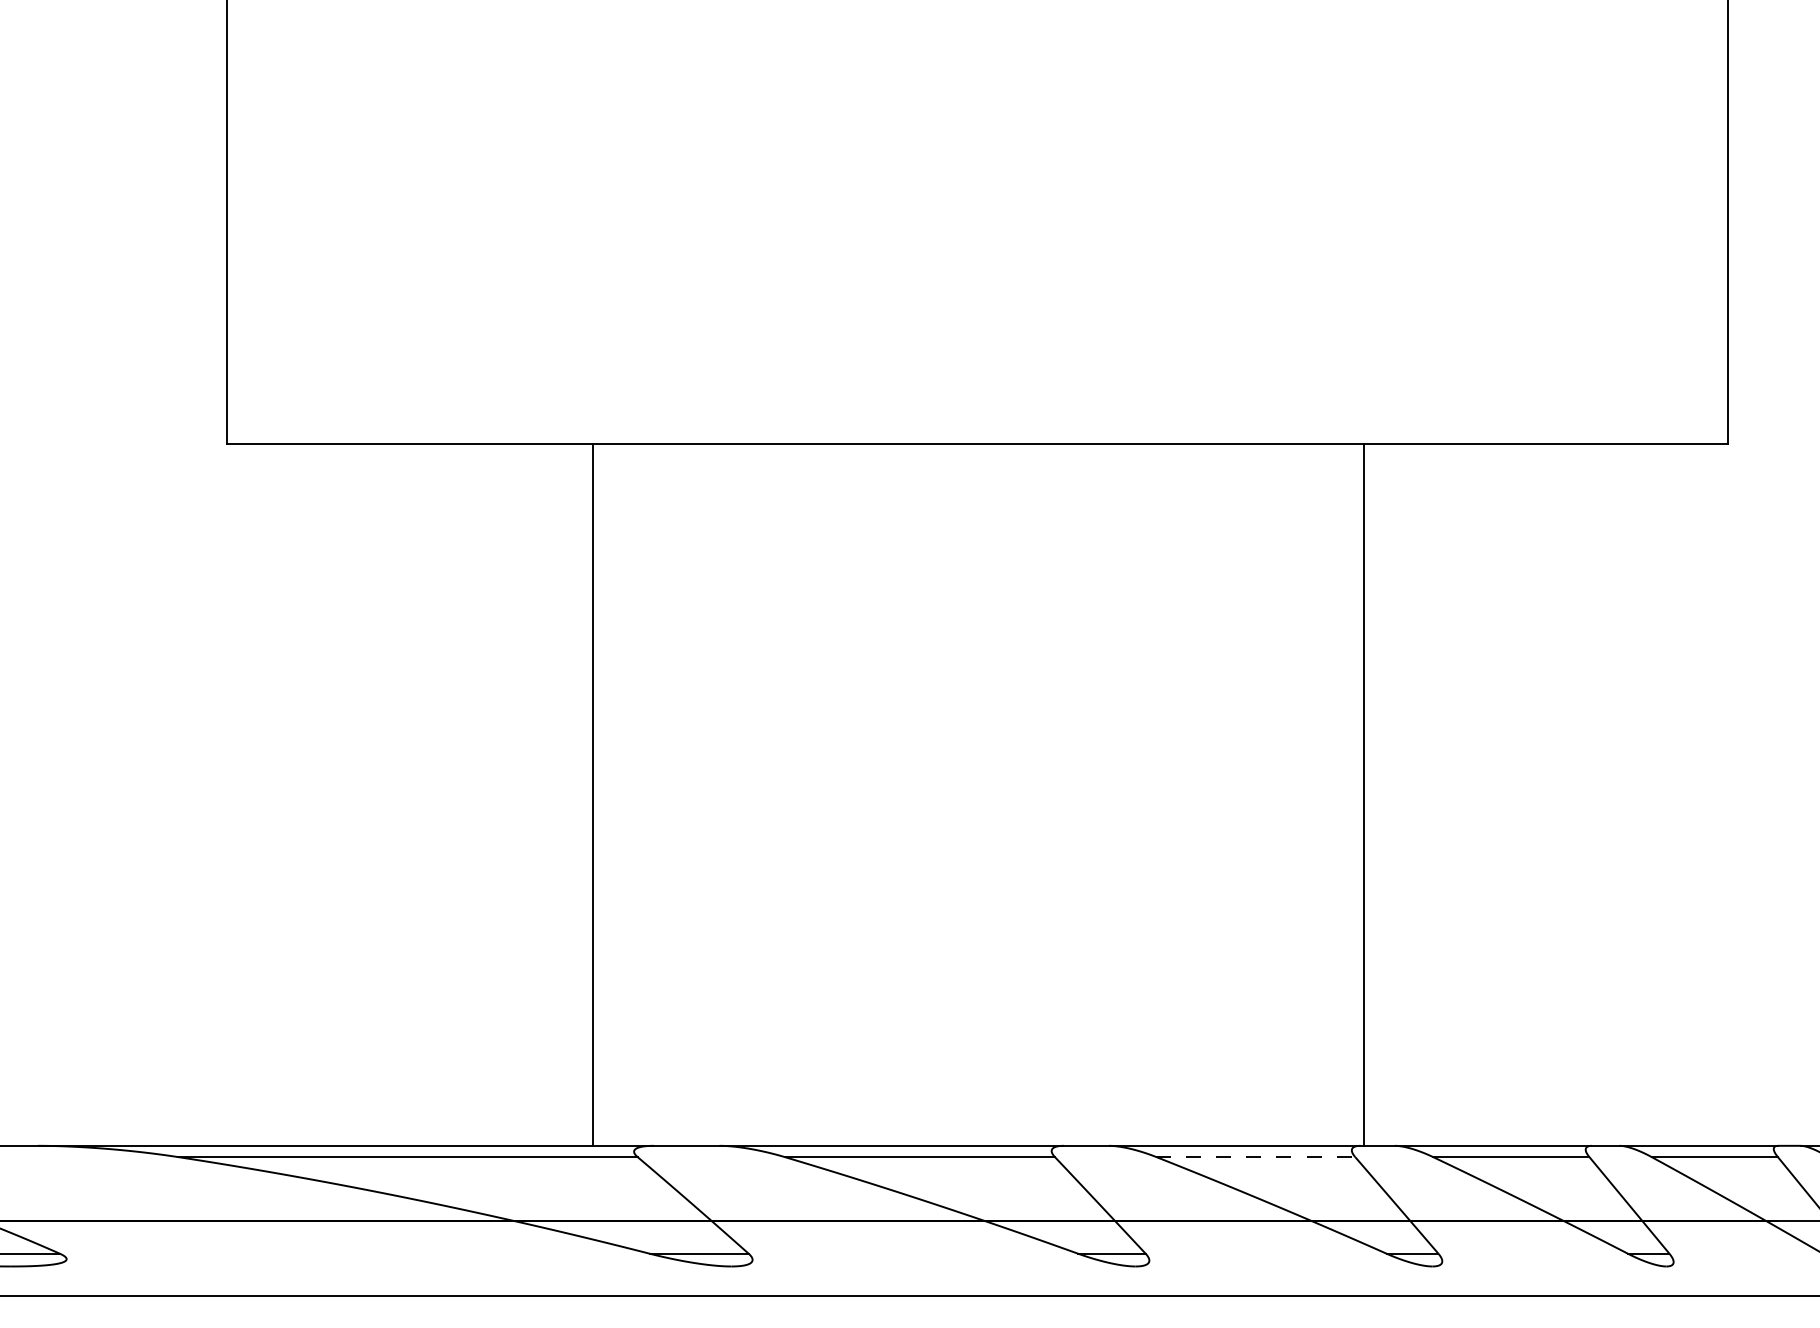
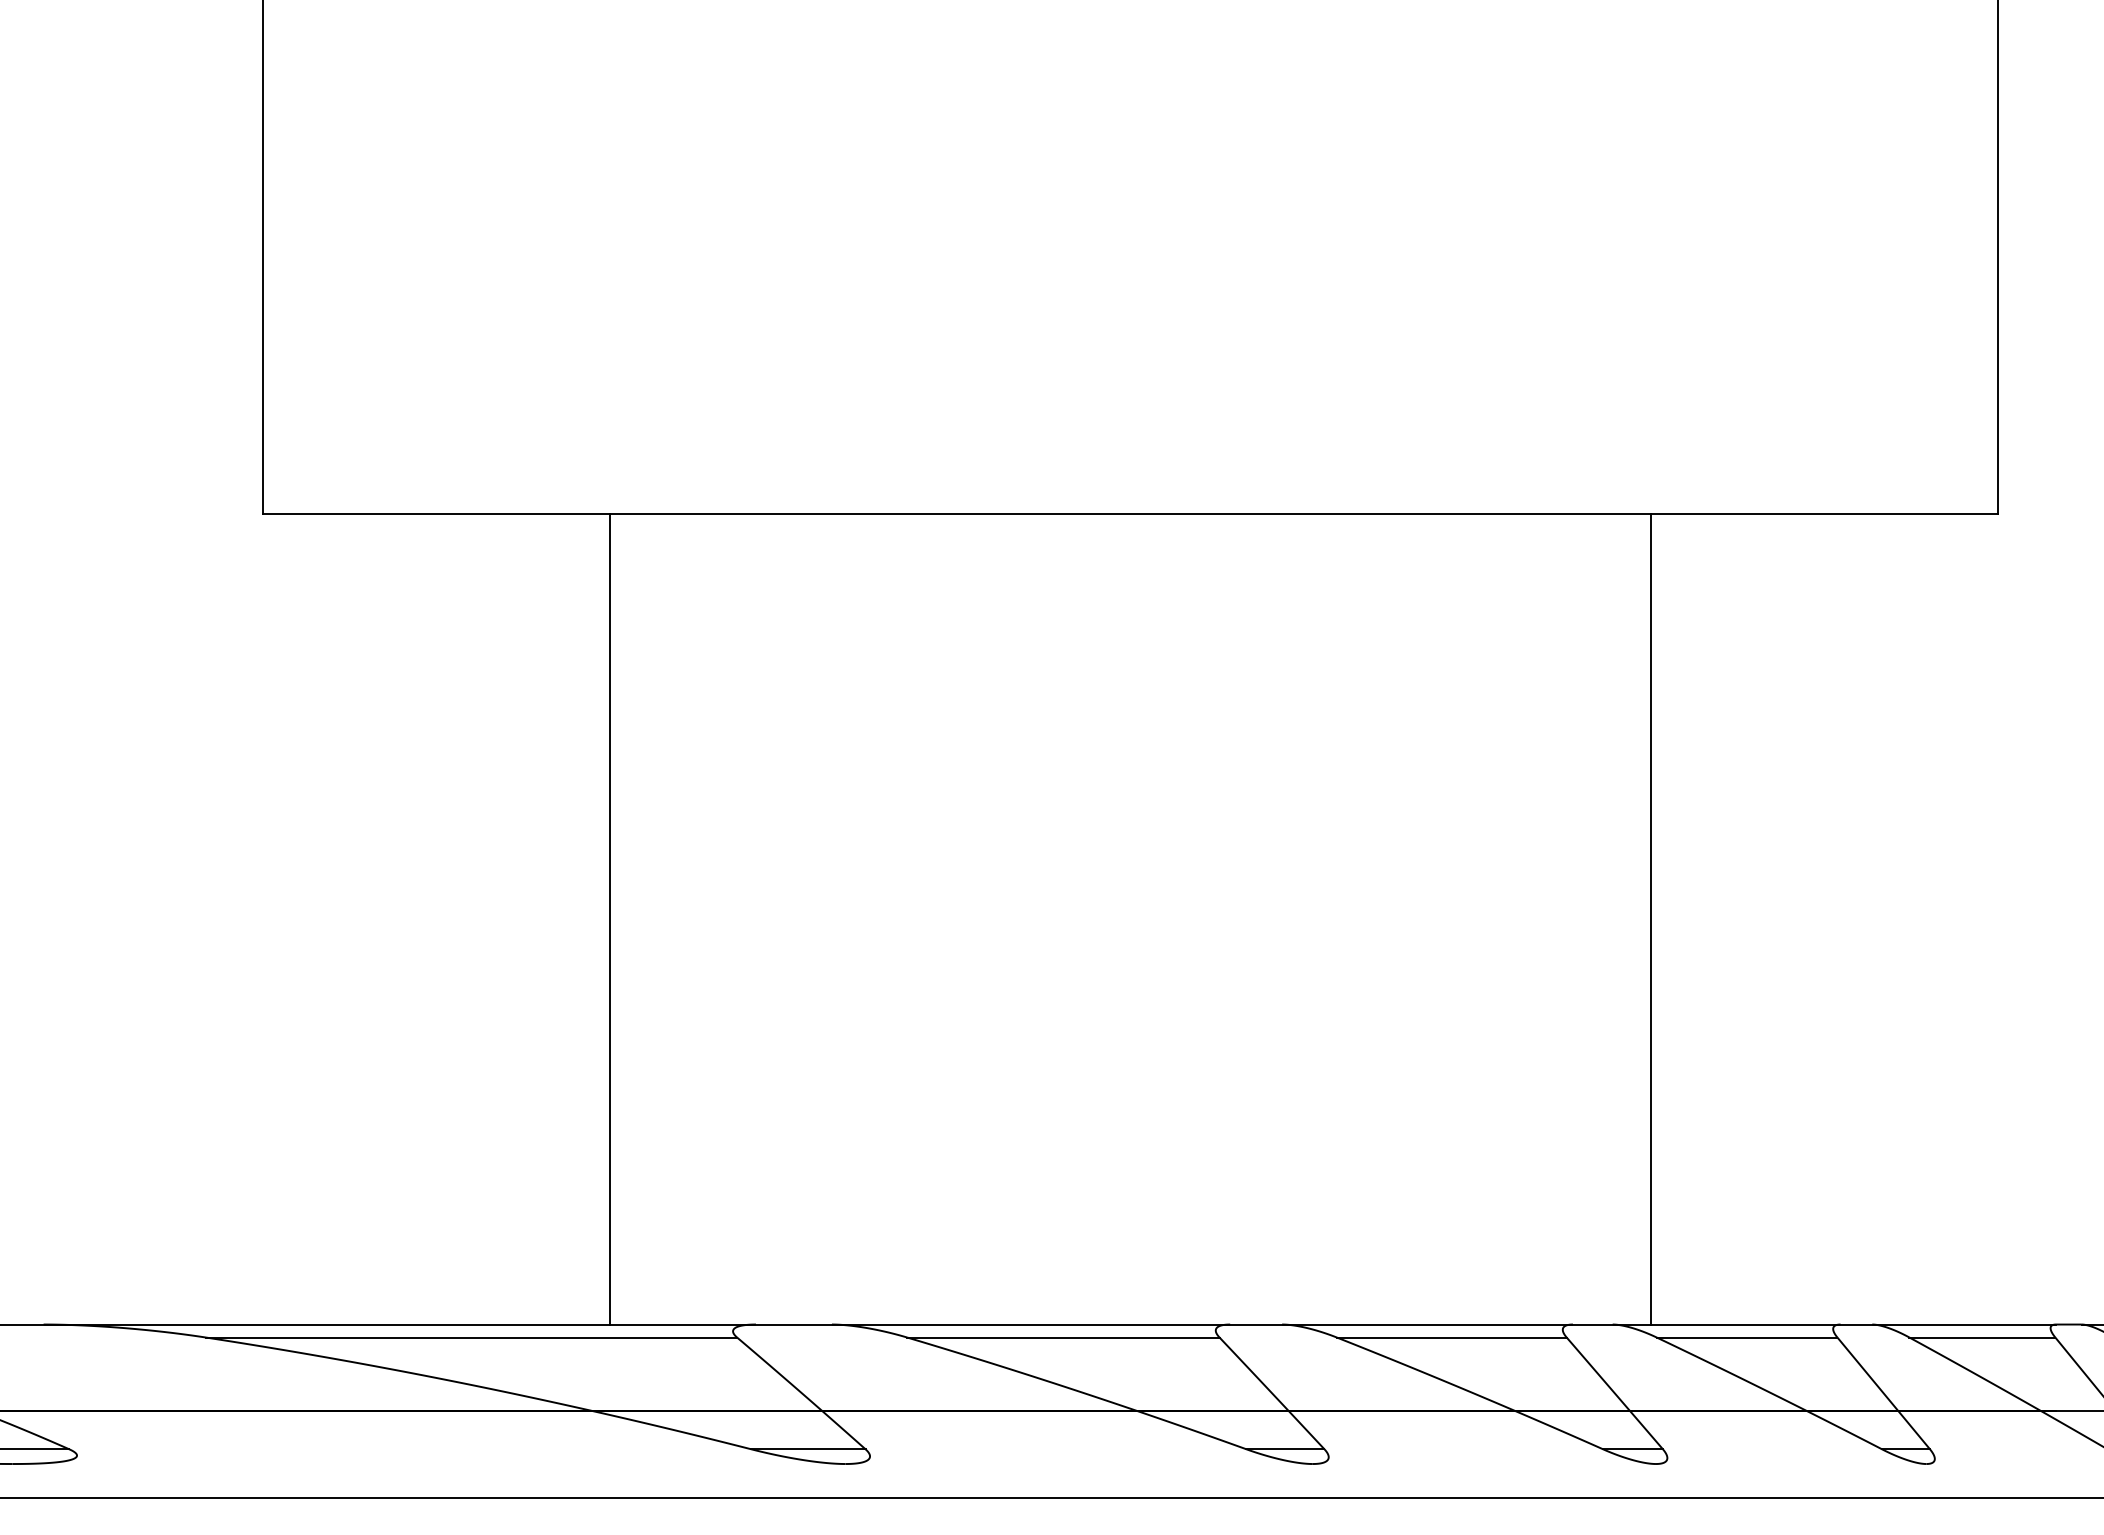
line: (592, 794) -> (609, 918), moved
line: (1363, 794) -> (1650, 918), moved
line: (1255, 1157) -> (1451, 1337), dashed -> solid

